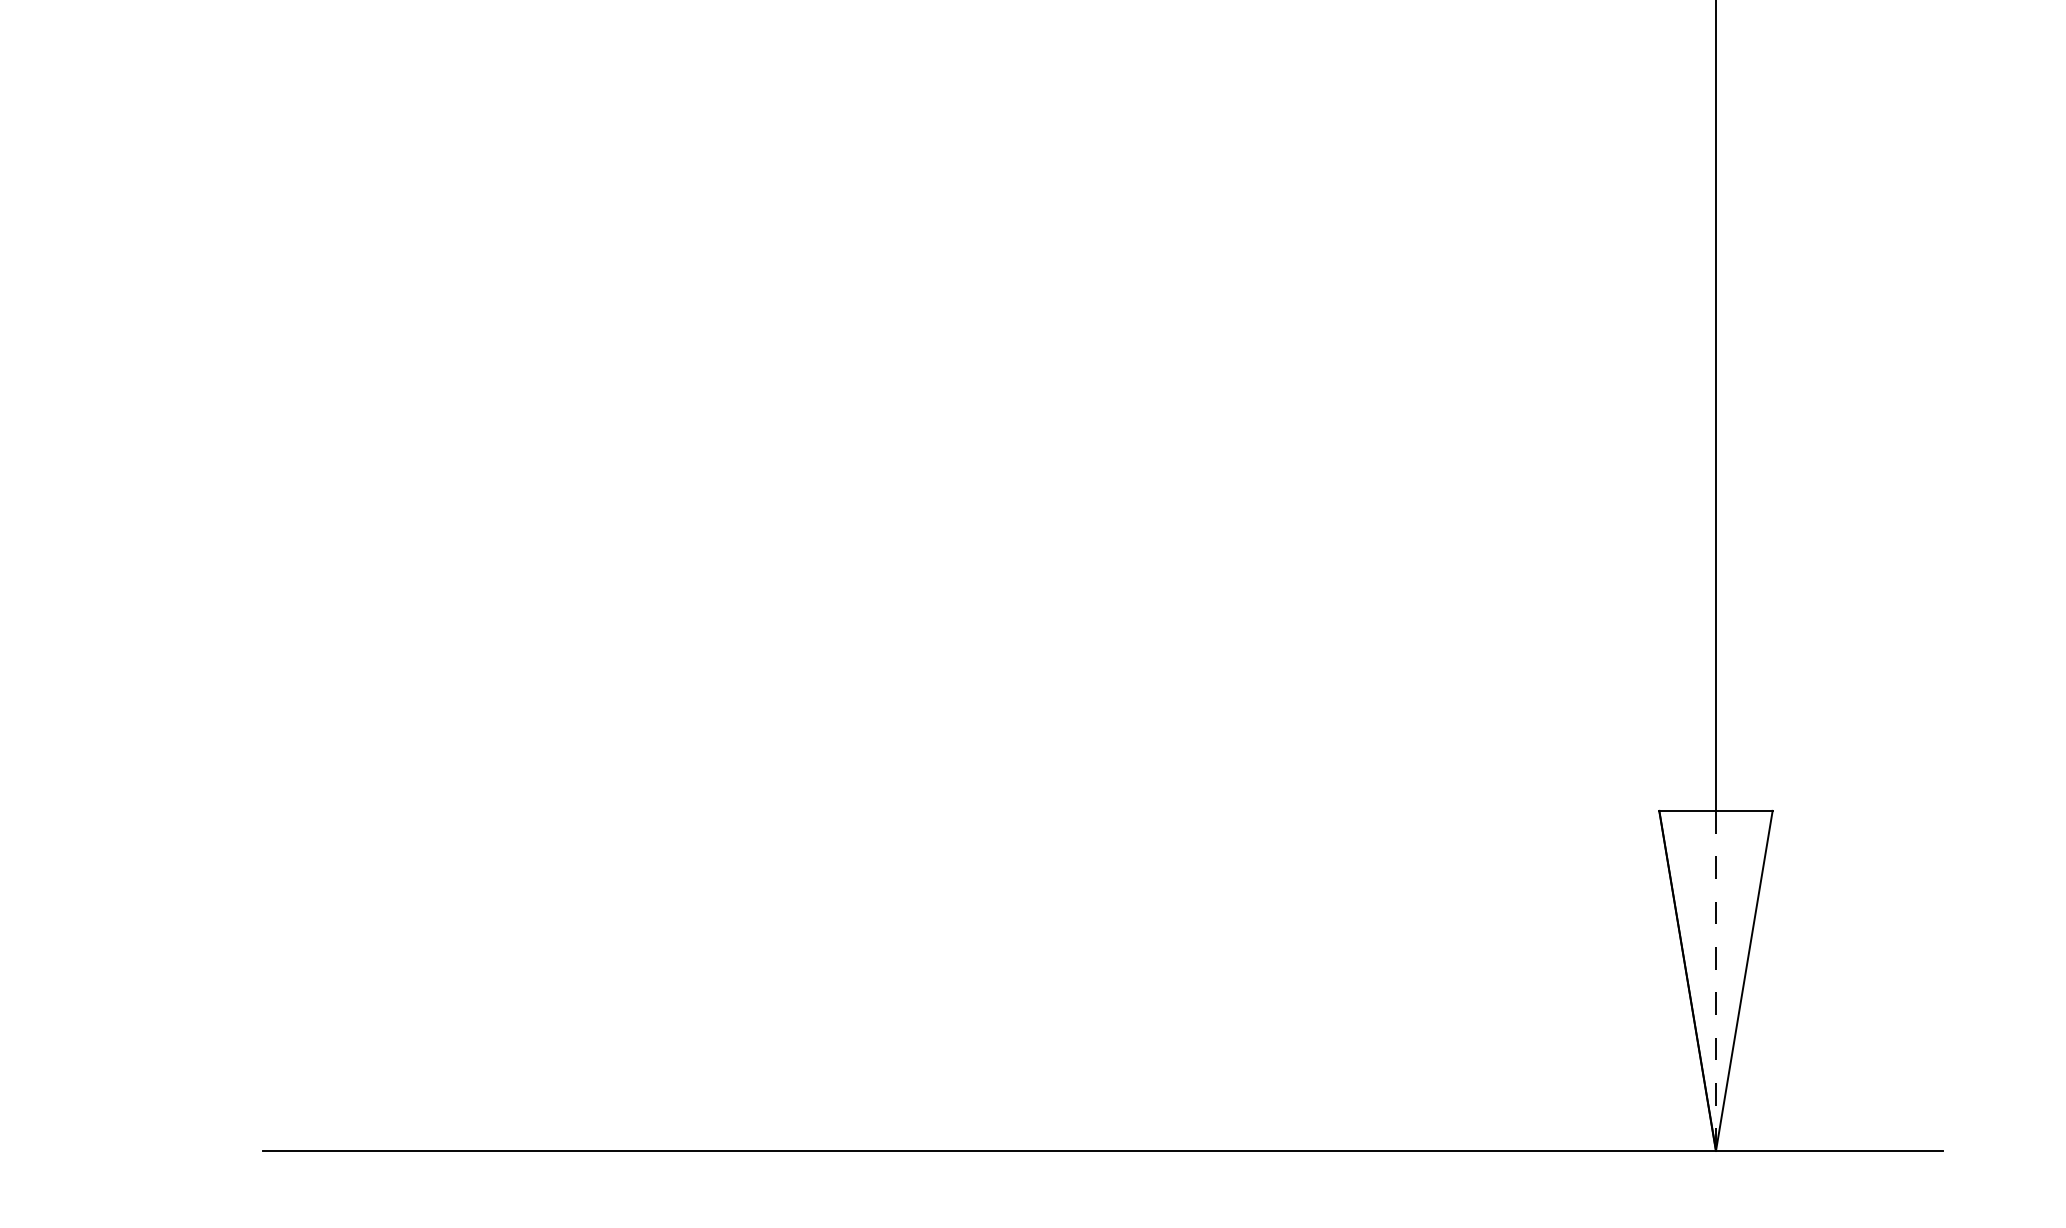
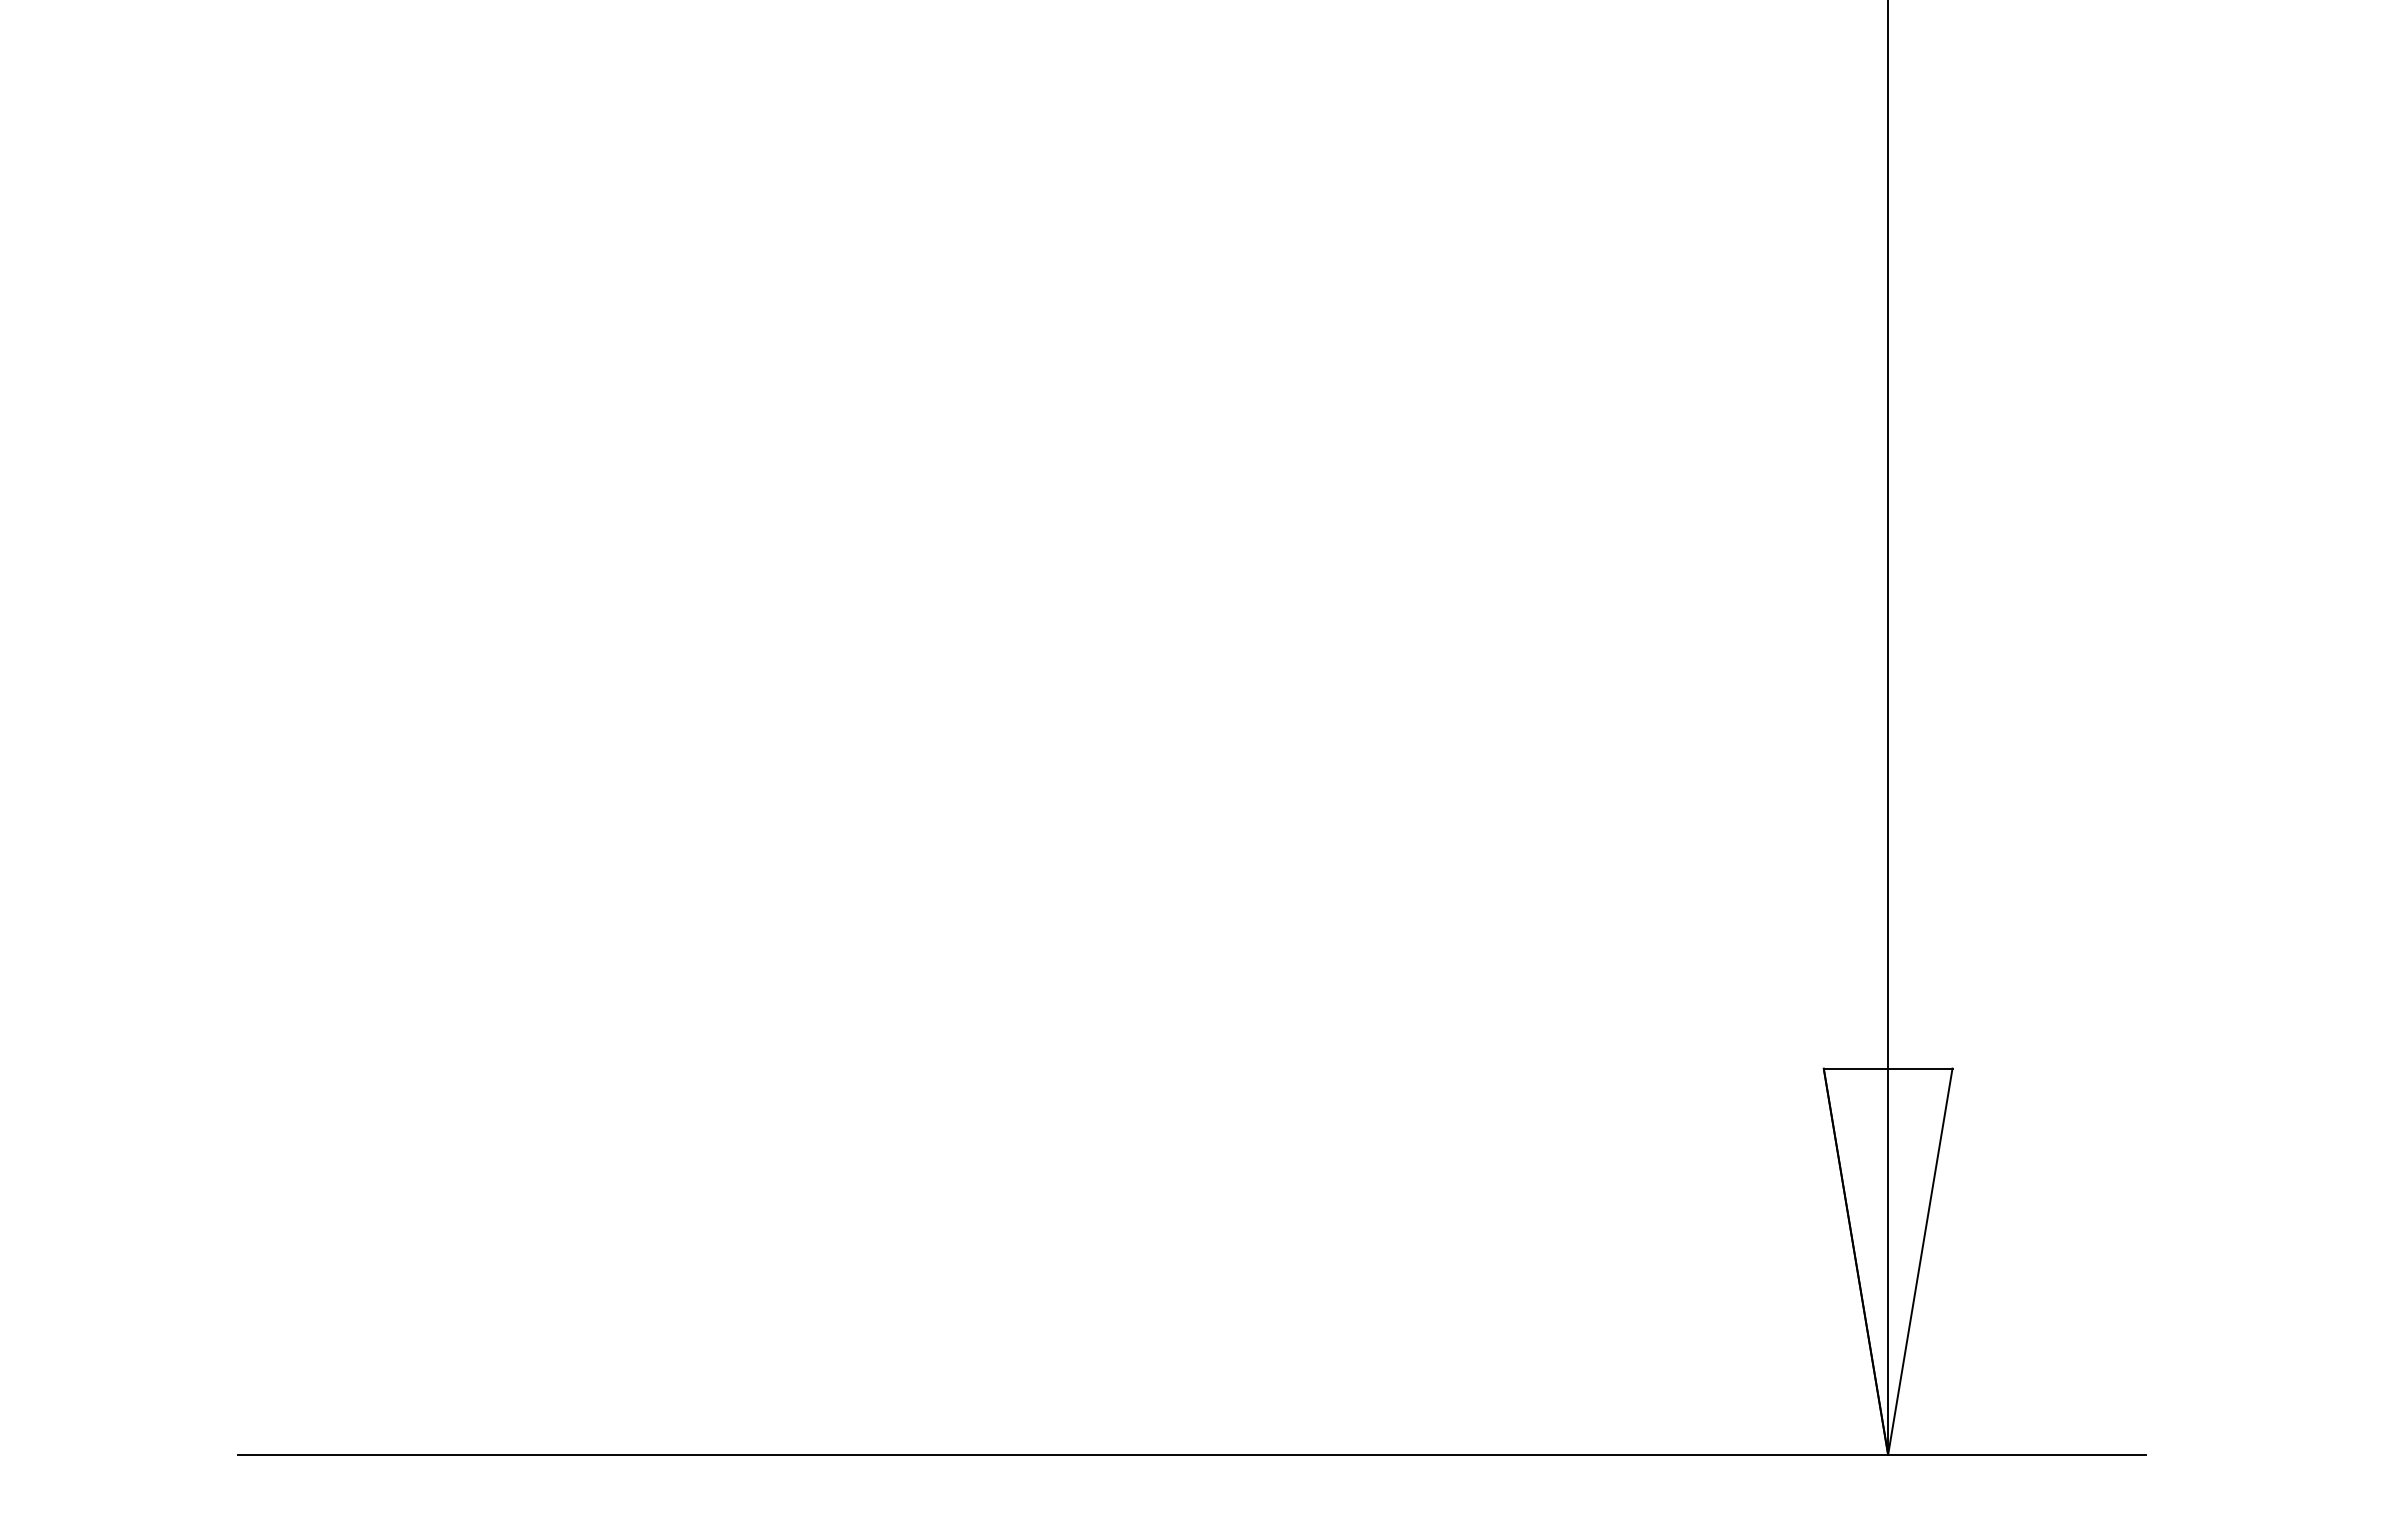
line: (1716, 981) -> (1888, 1262), dashed -> solid

